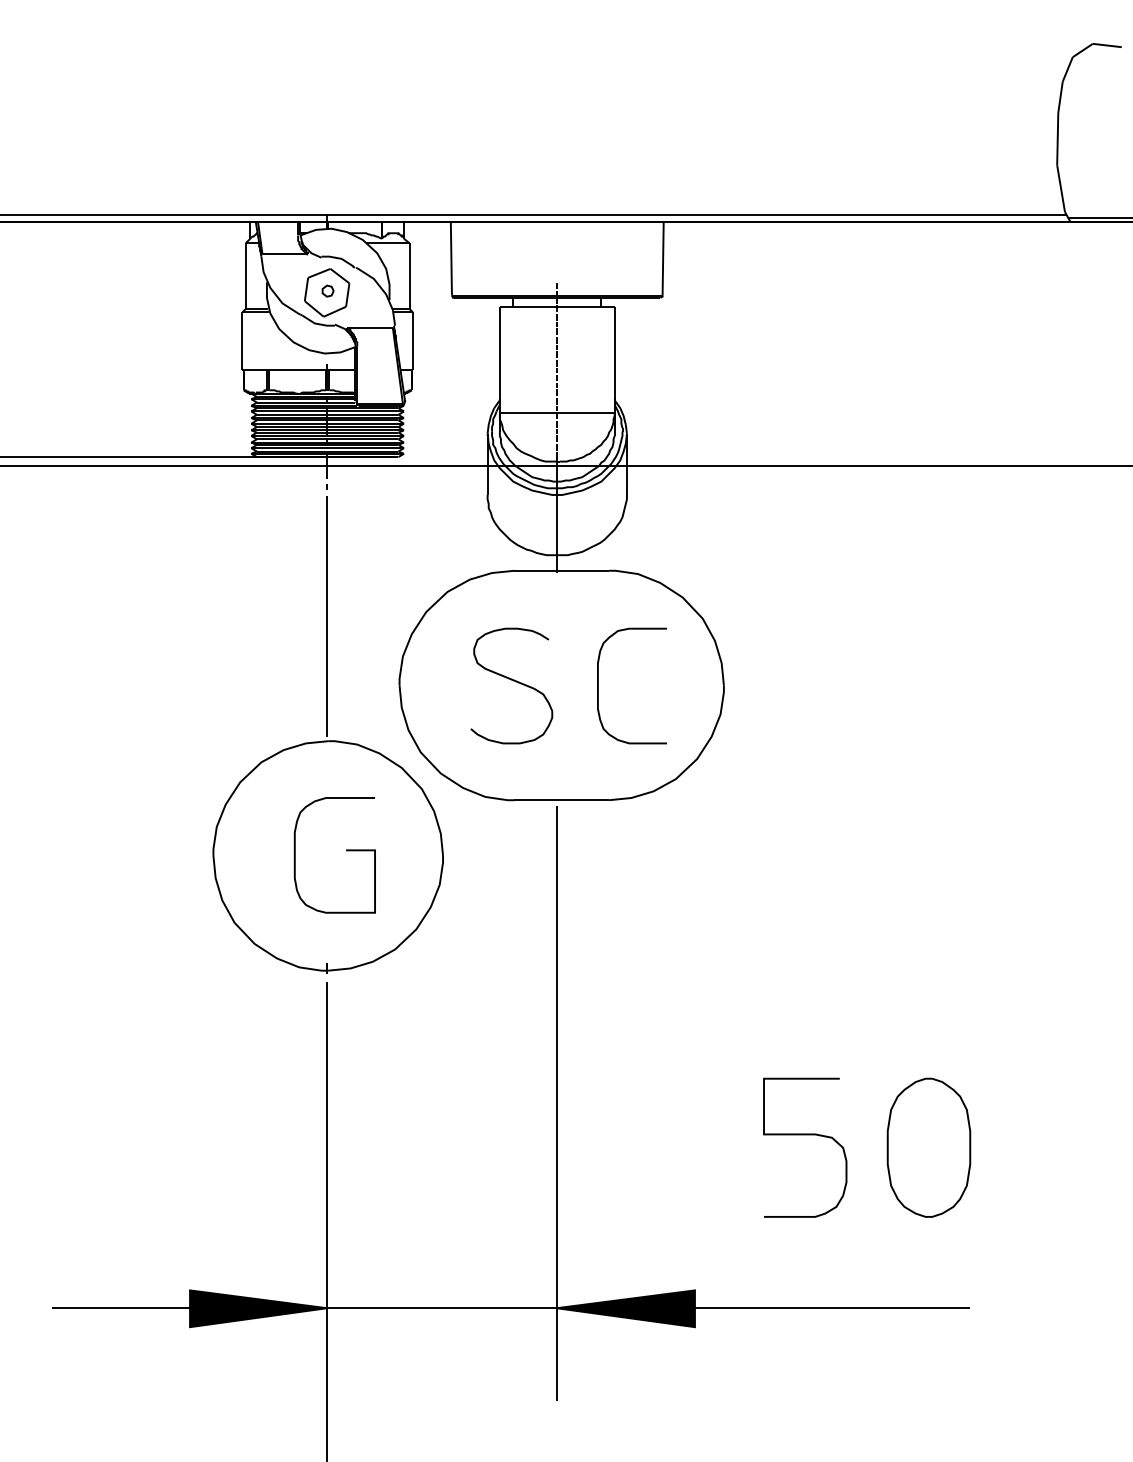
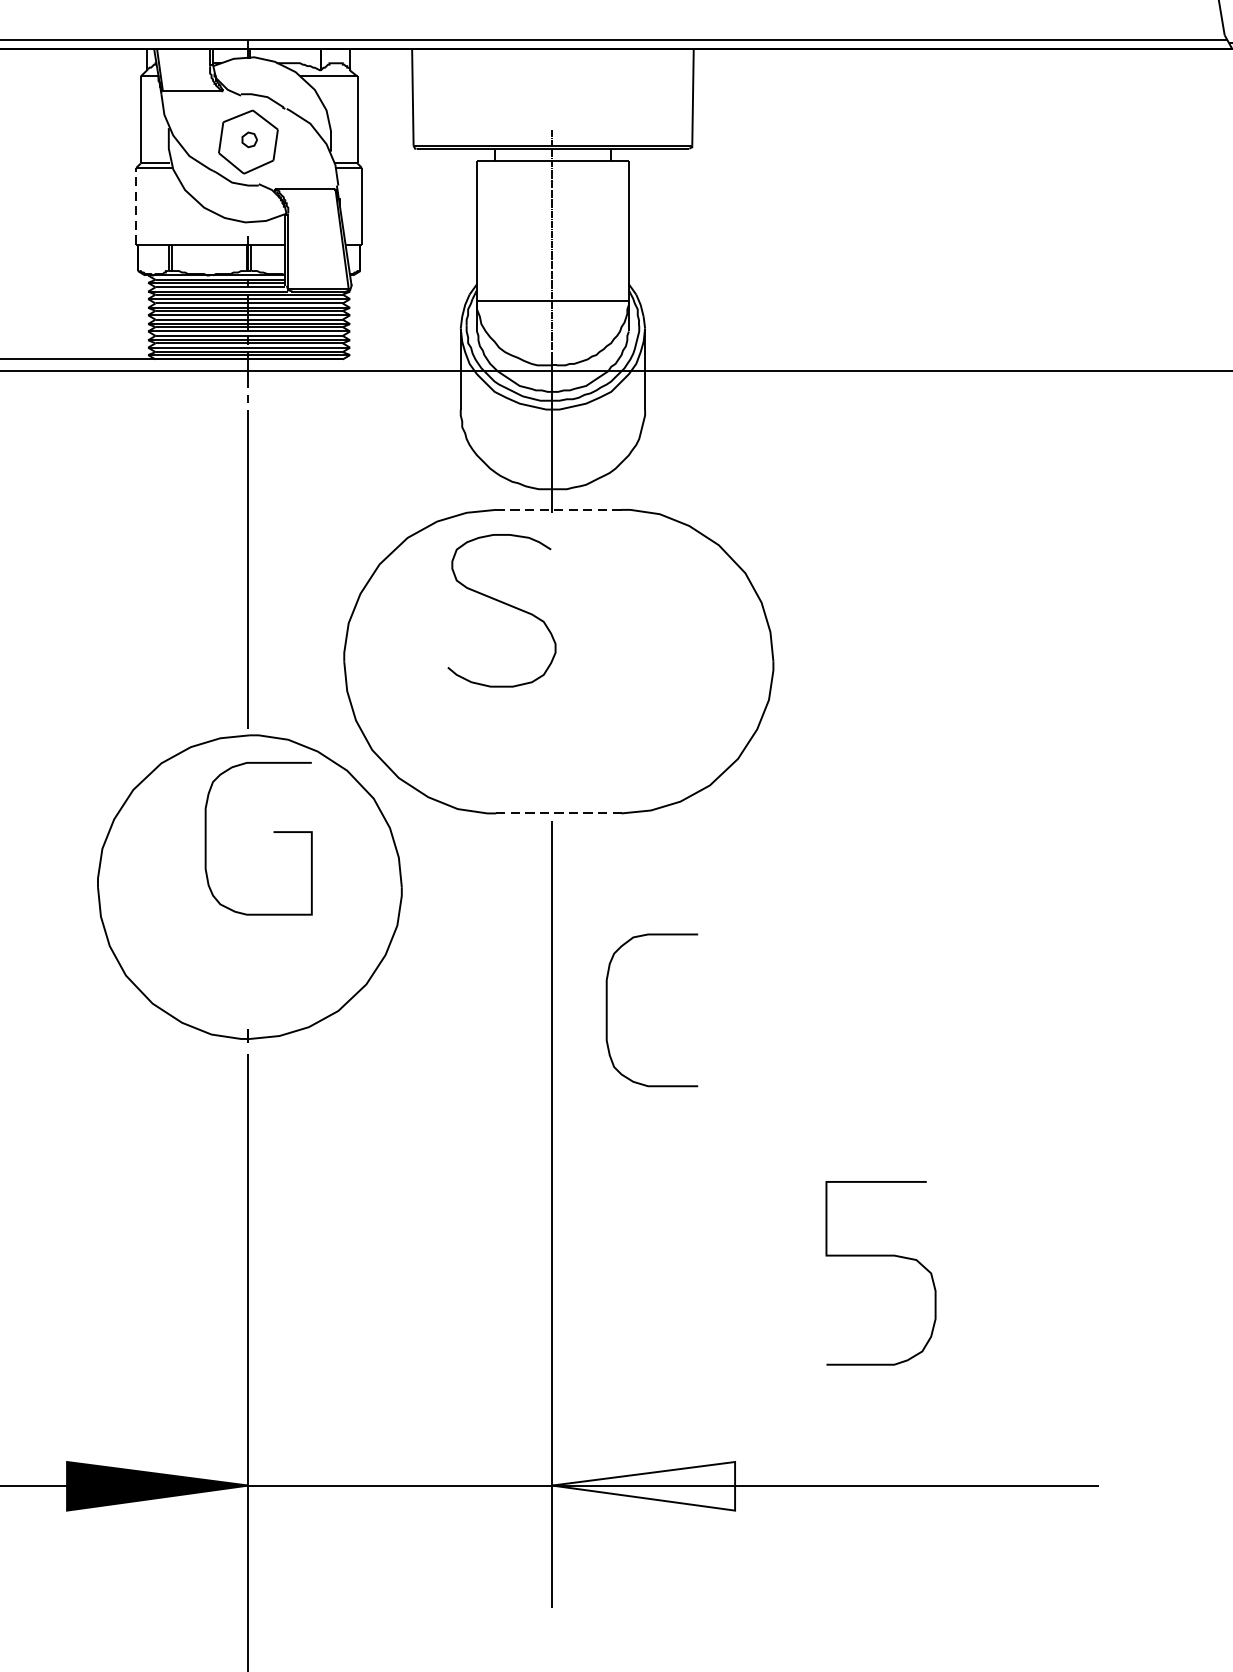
line: (242, 341) -> (136, 206), solid -> dashed
line: (561, 570) -> (558, 509), solid -> dashed
curve: (513, 681) -> (504, 604), moved
curve: (598, 685) -> (607, 1009), moved
line: (562, 800) -> (559, 813), solid -> dashed
curve: (346, 851) -> (274, 833), moved
part: (928, 1147) -> (1044, 1272), removed
fill: (625, 1308) -> (643, 1485), removed

